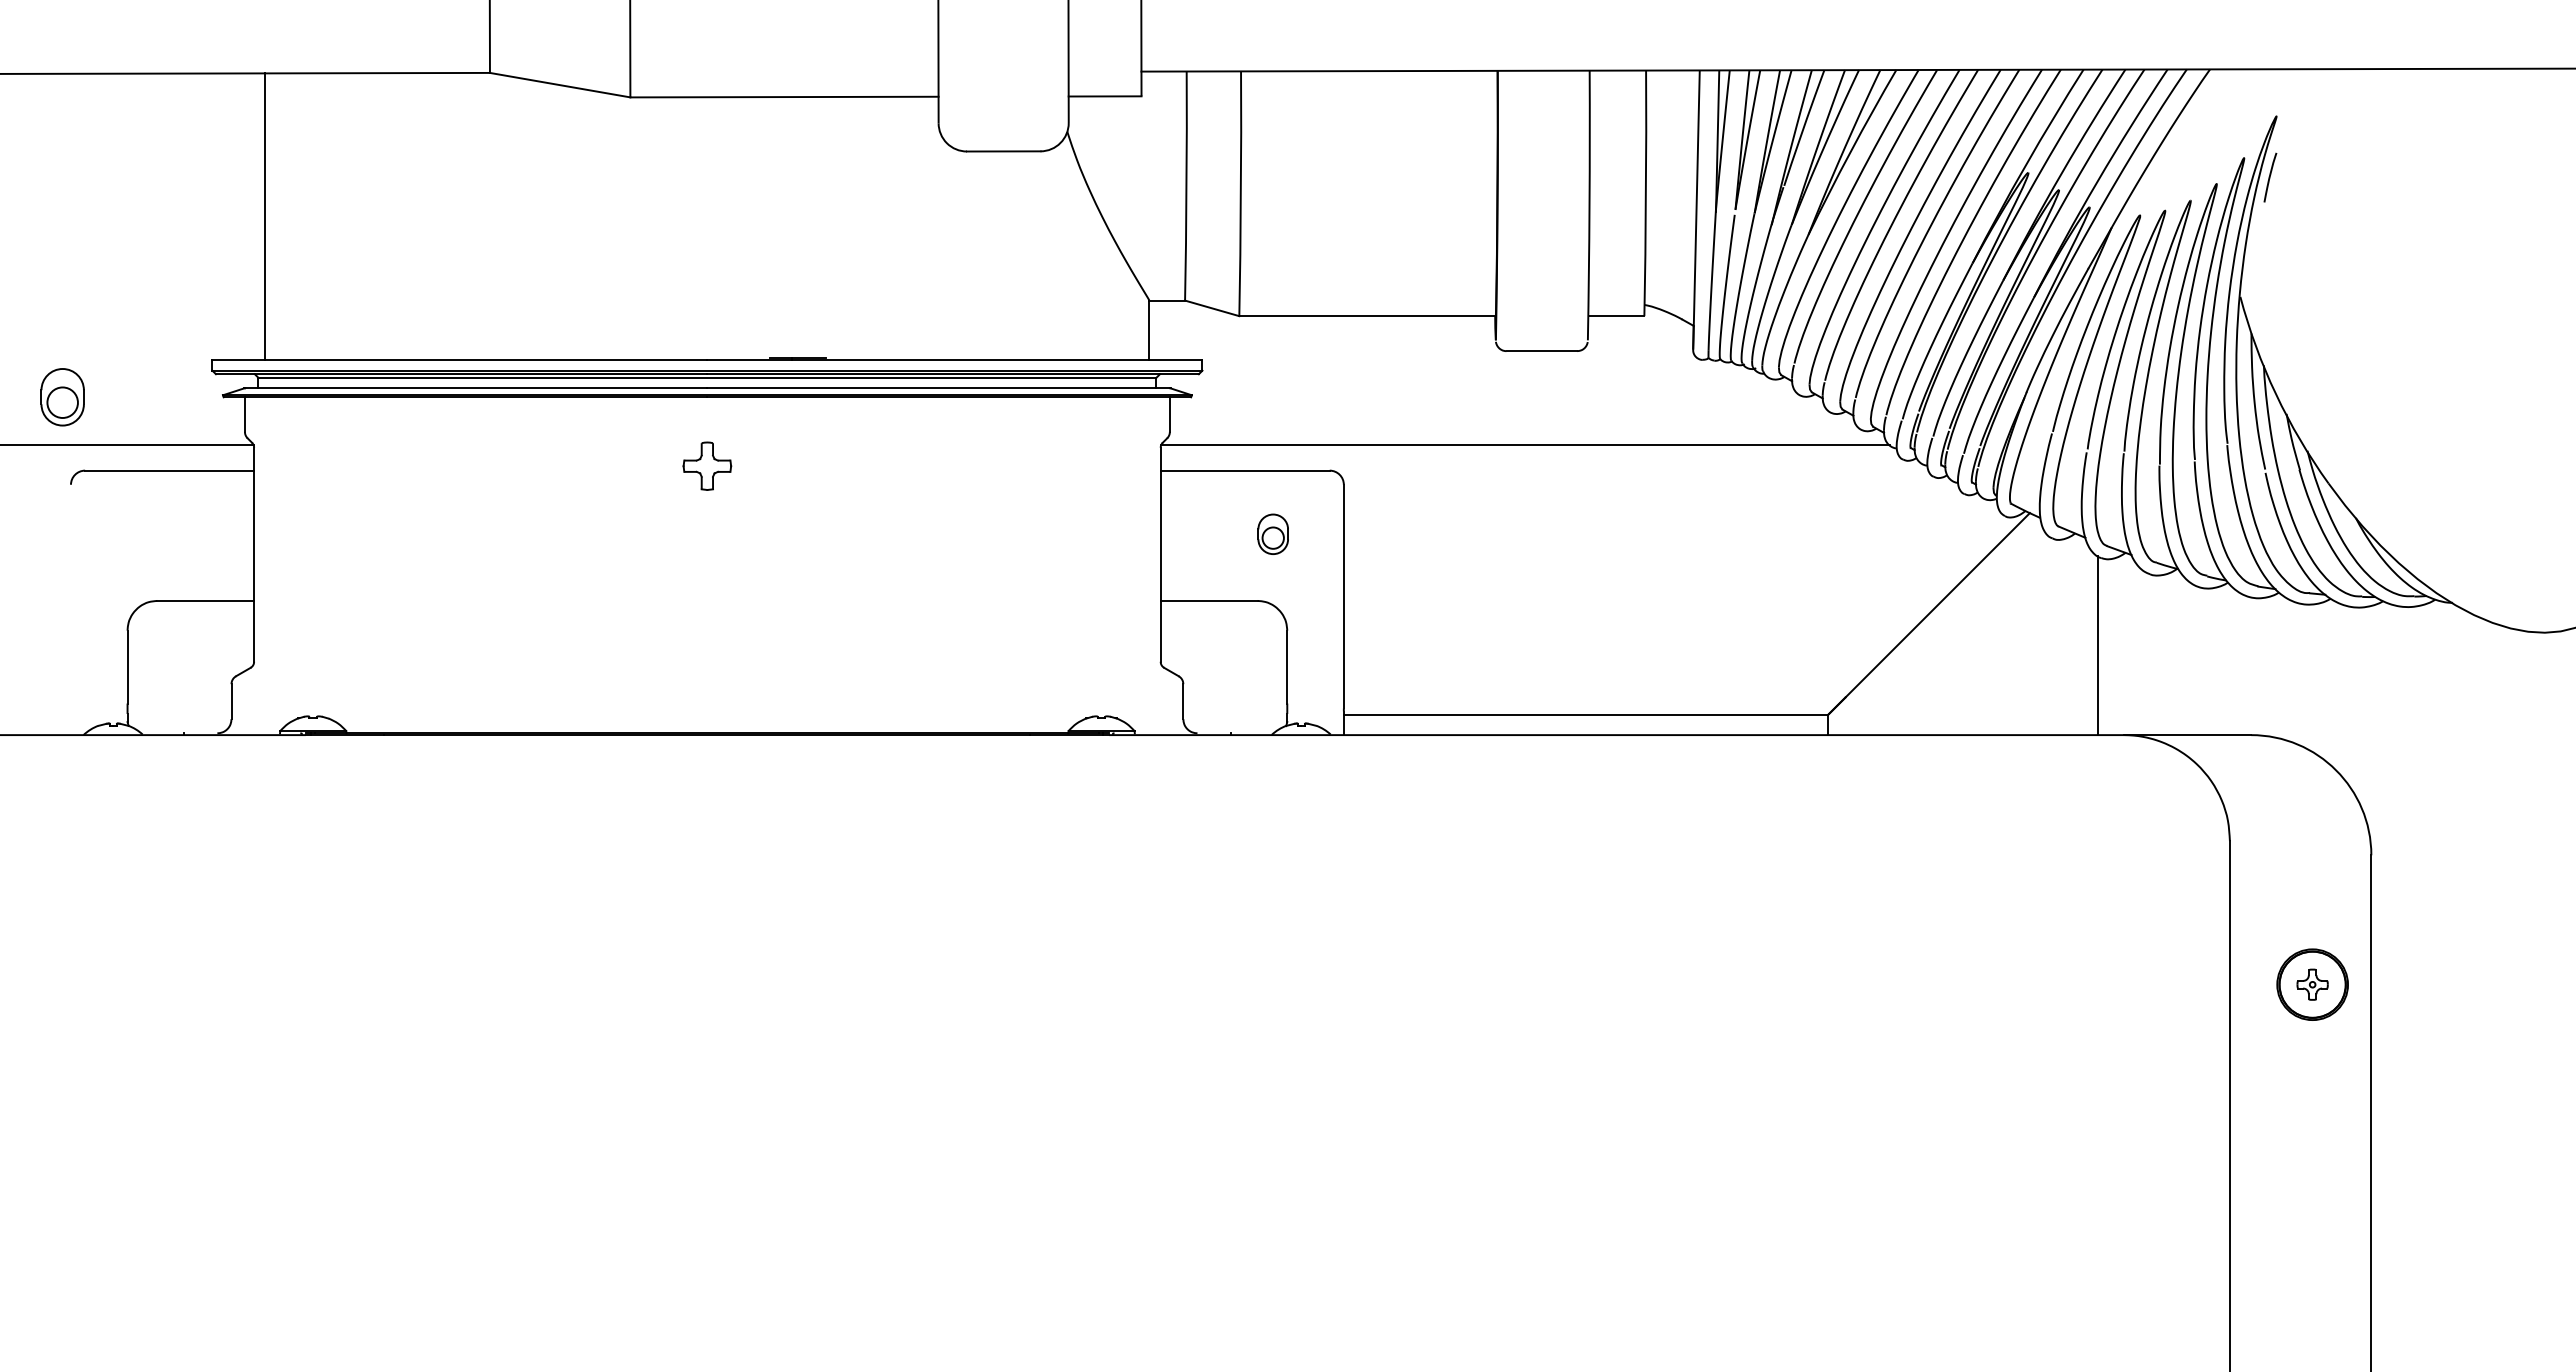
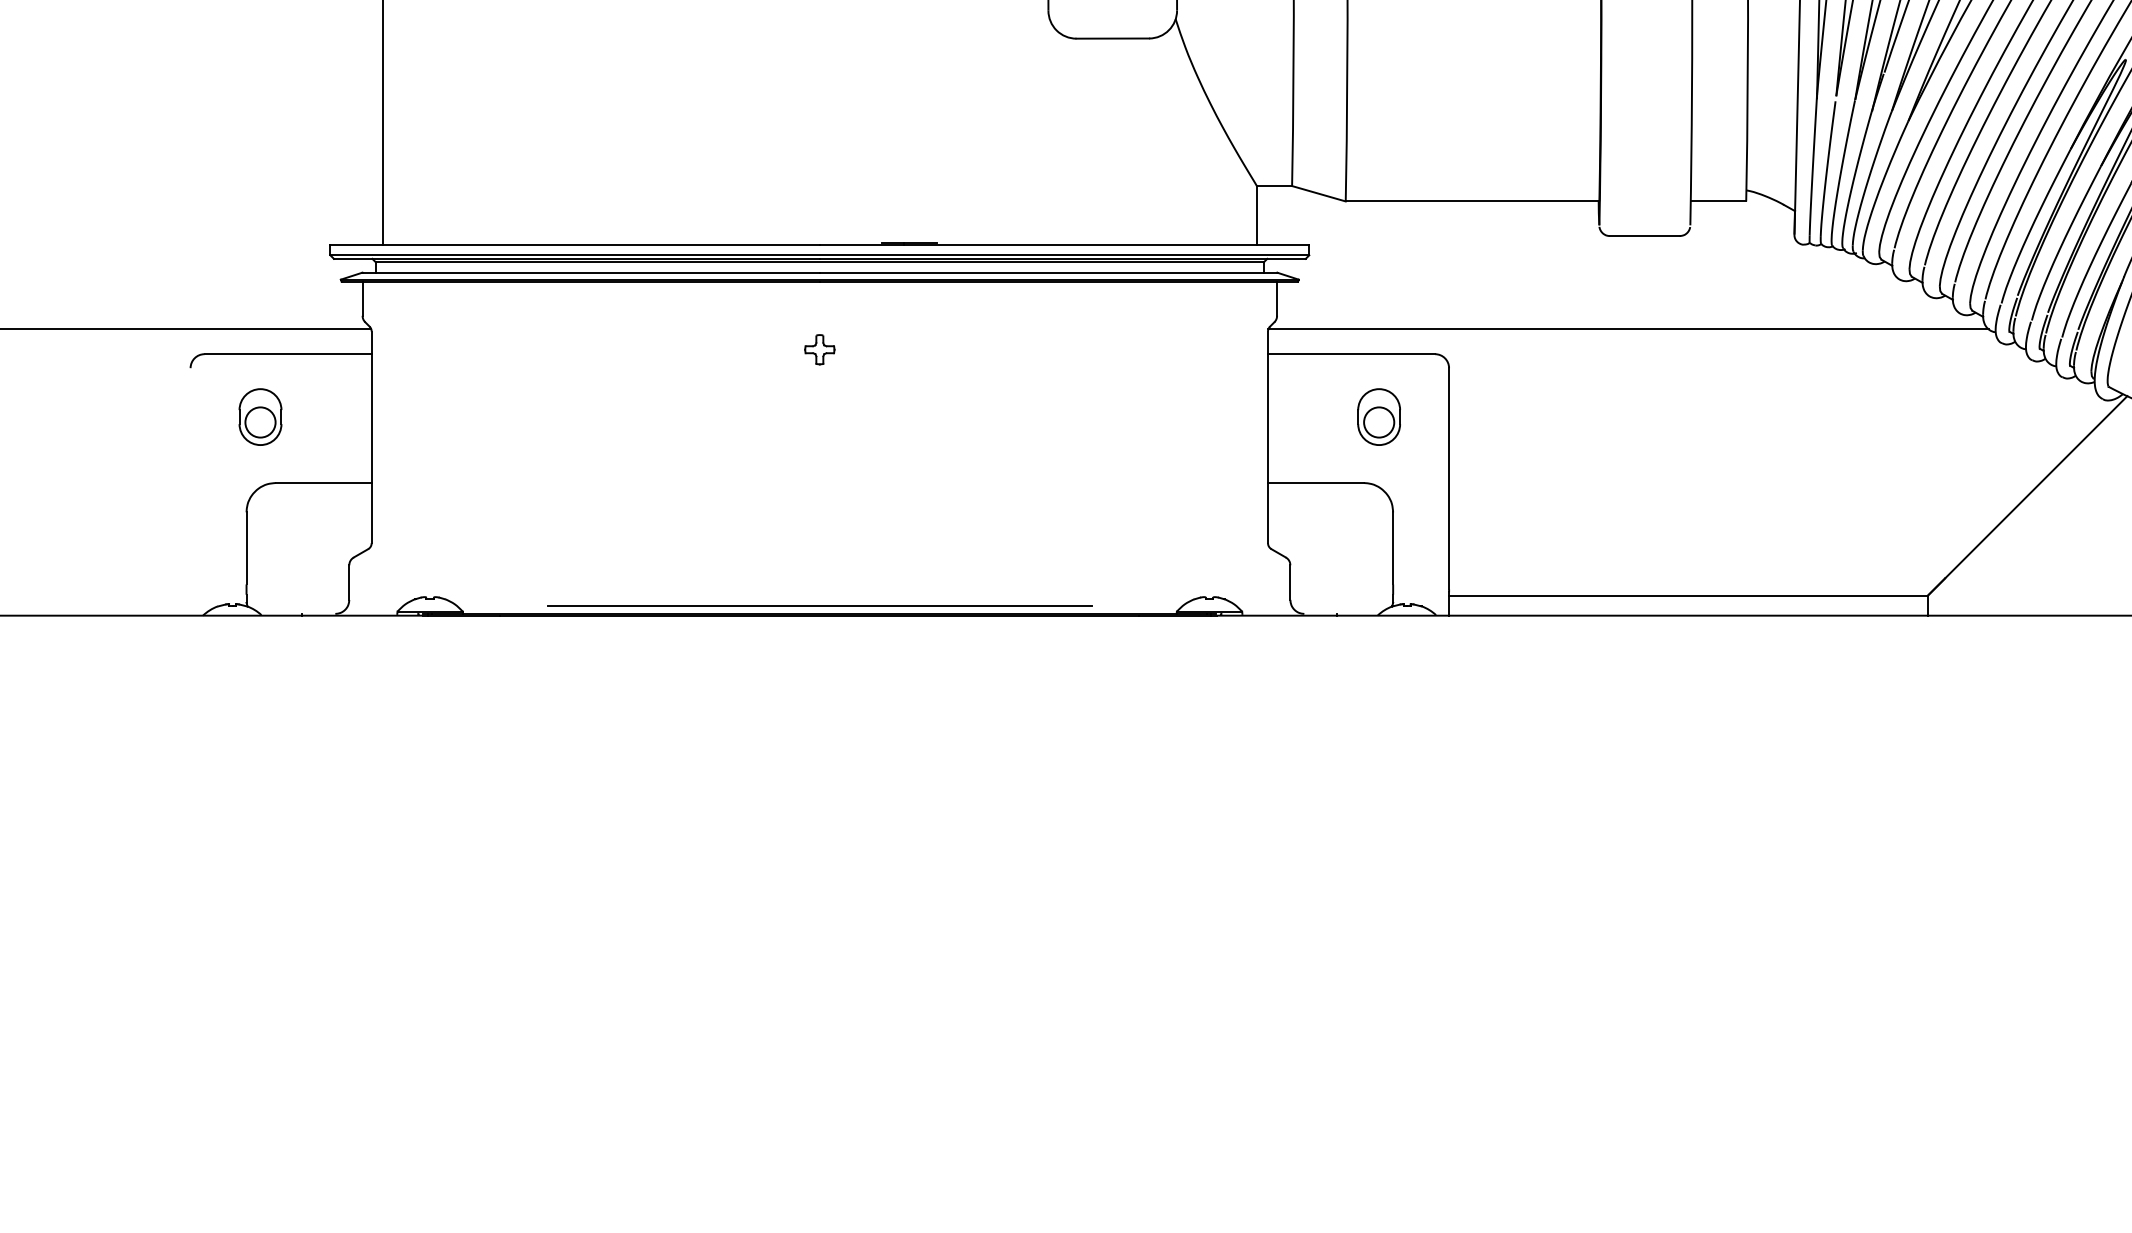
part: (62, 397) -> (260, 417), moved
part: (707, 465) -> (819, 349), size x0.62
part: (1273, 534) -> (1379, 417), size x1.43
line: (707, 724) -> (819, 605), added

